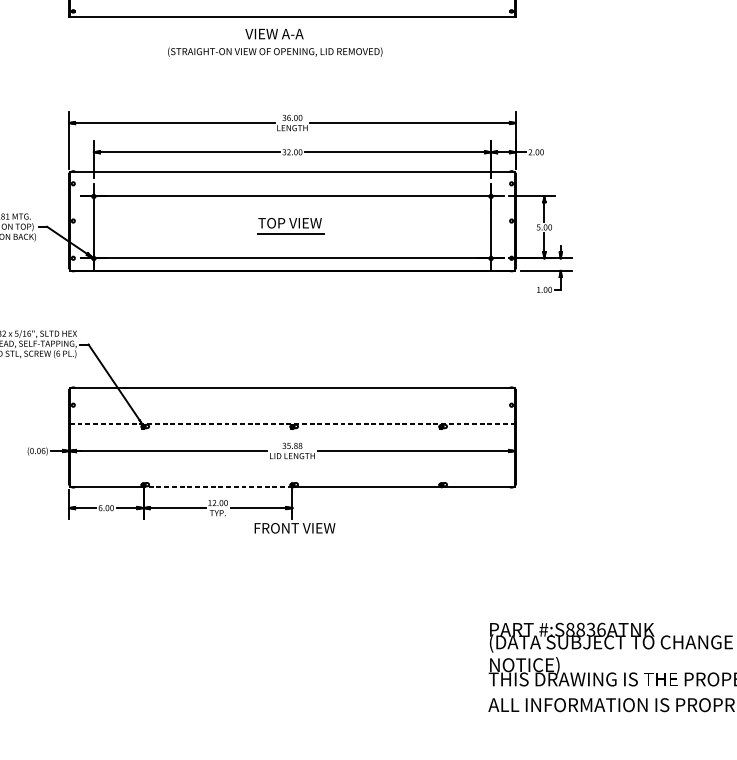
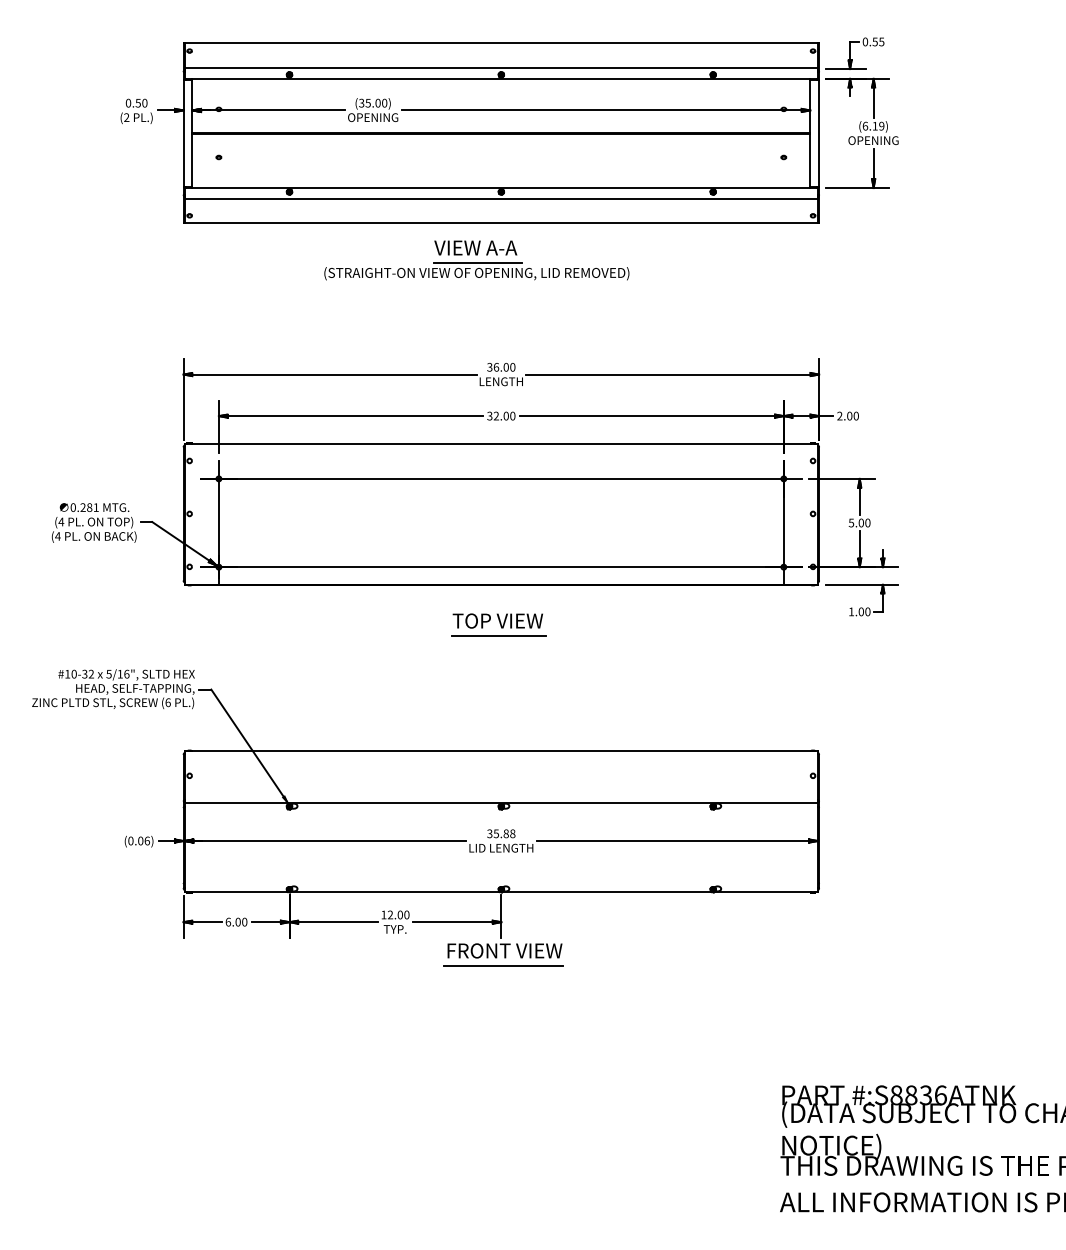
line: (276, 44) -> (478, 263), added
part: (290, 225) -> (498, 624), moved
line: (292, 423) -> (501, 802), dashed -> solid
line: (218, 487) -> (396, 892), dashed -> solid
line: (293, 539) -> (503, 966), added

